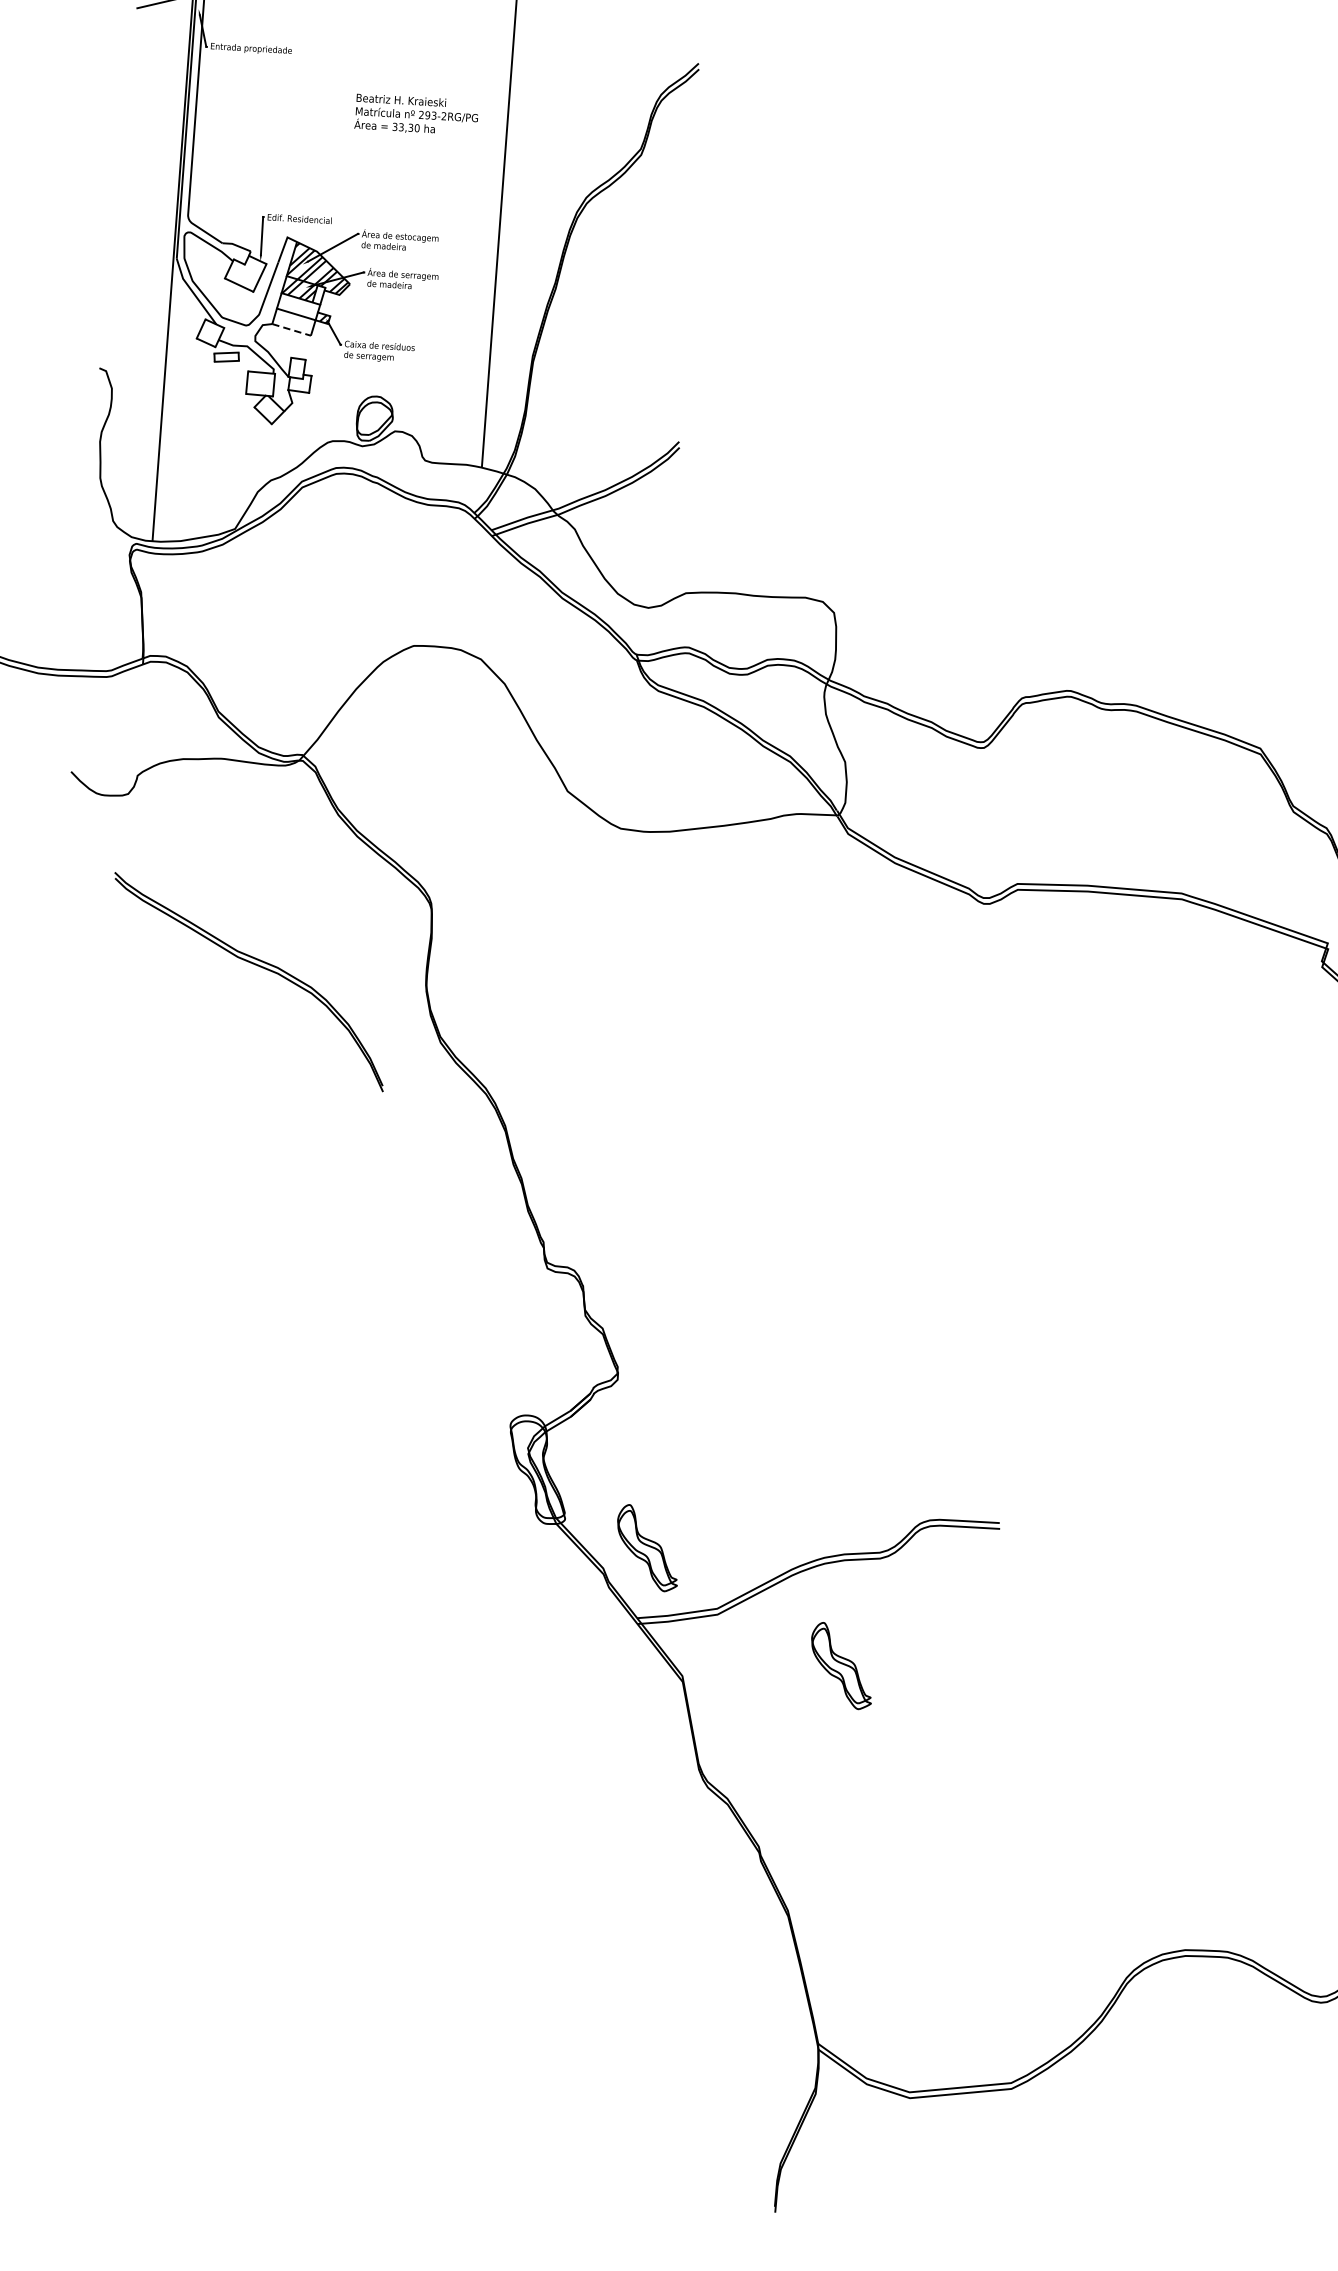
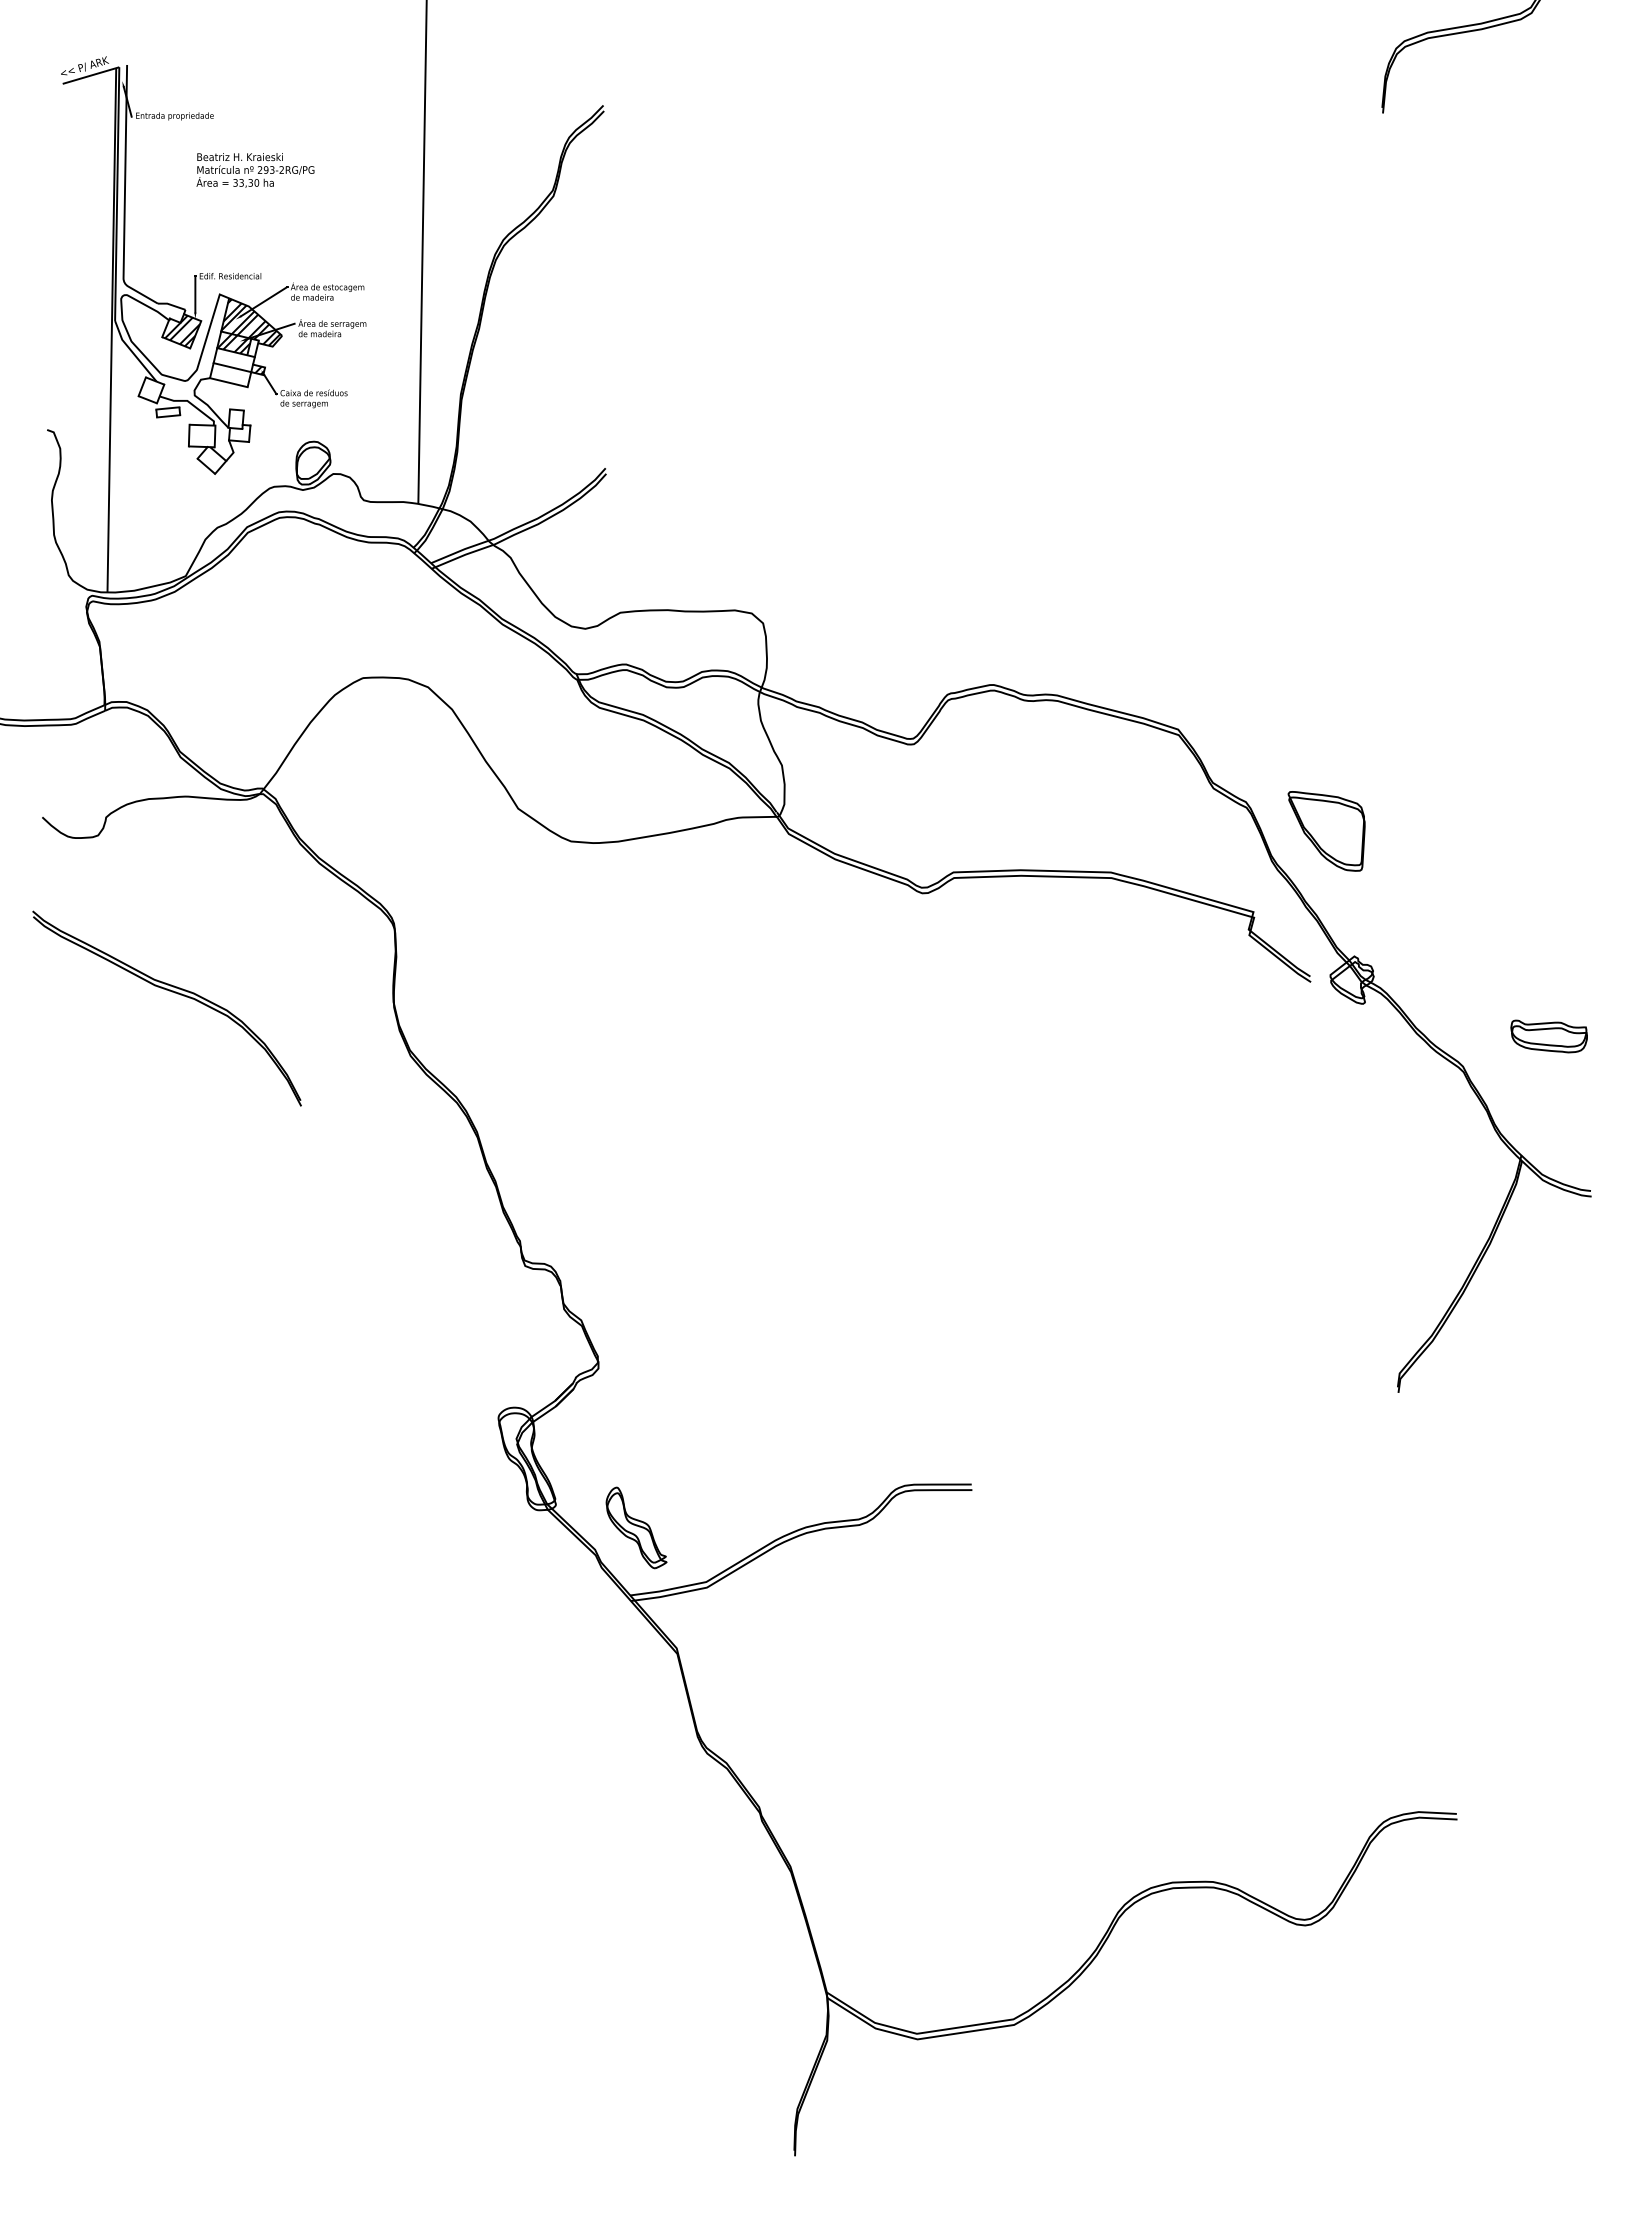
text: (416, 115) -> (255, 170), moved
hatch: (246, 272) -> (182, 330), added
line: (292, 329) -> (229, 382), dashed -> solid
part: (257, 966) -> (174, 993), moved
part: (841, 1665) -> (828, 1629), removed

